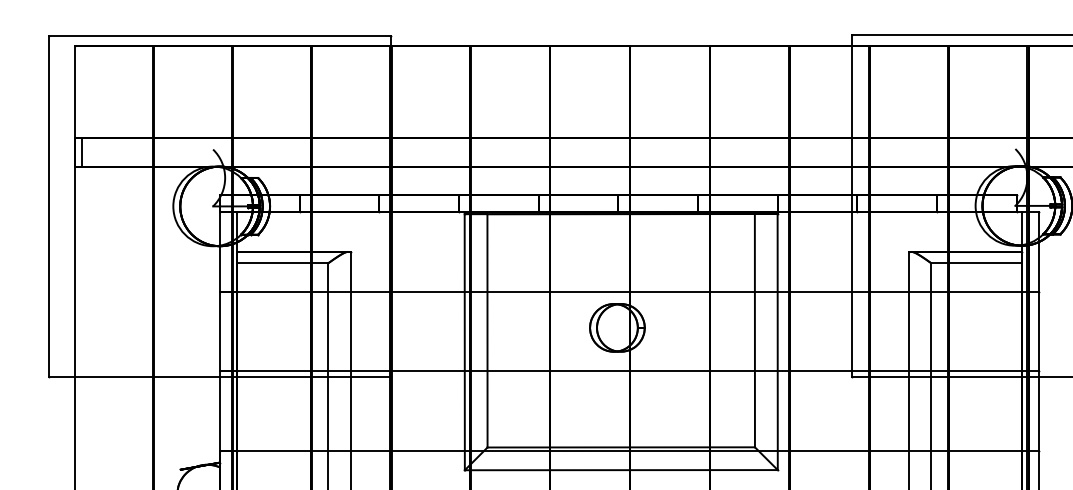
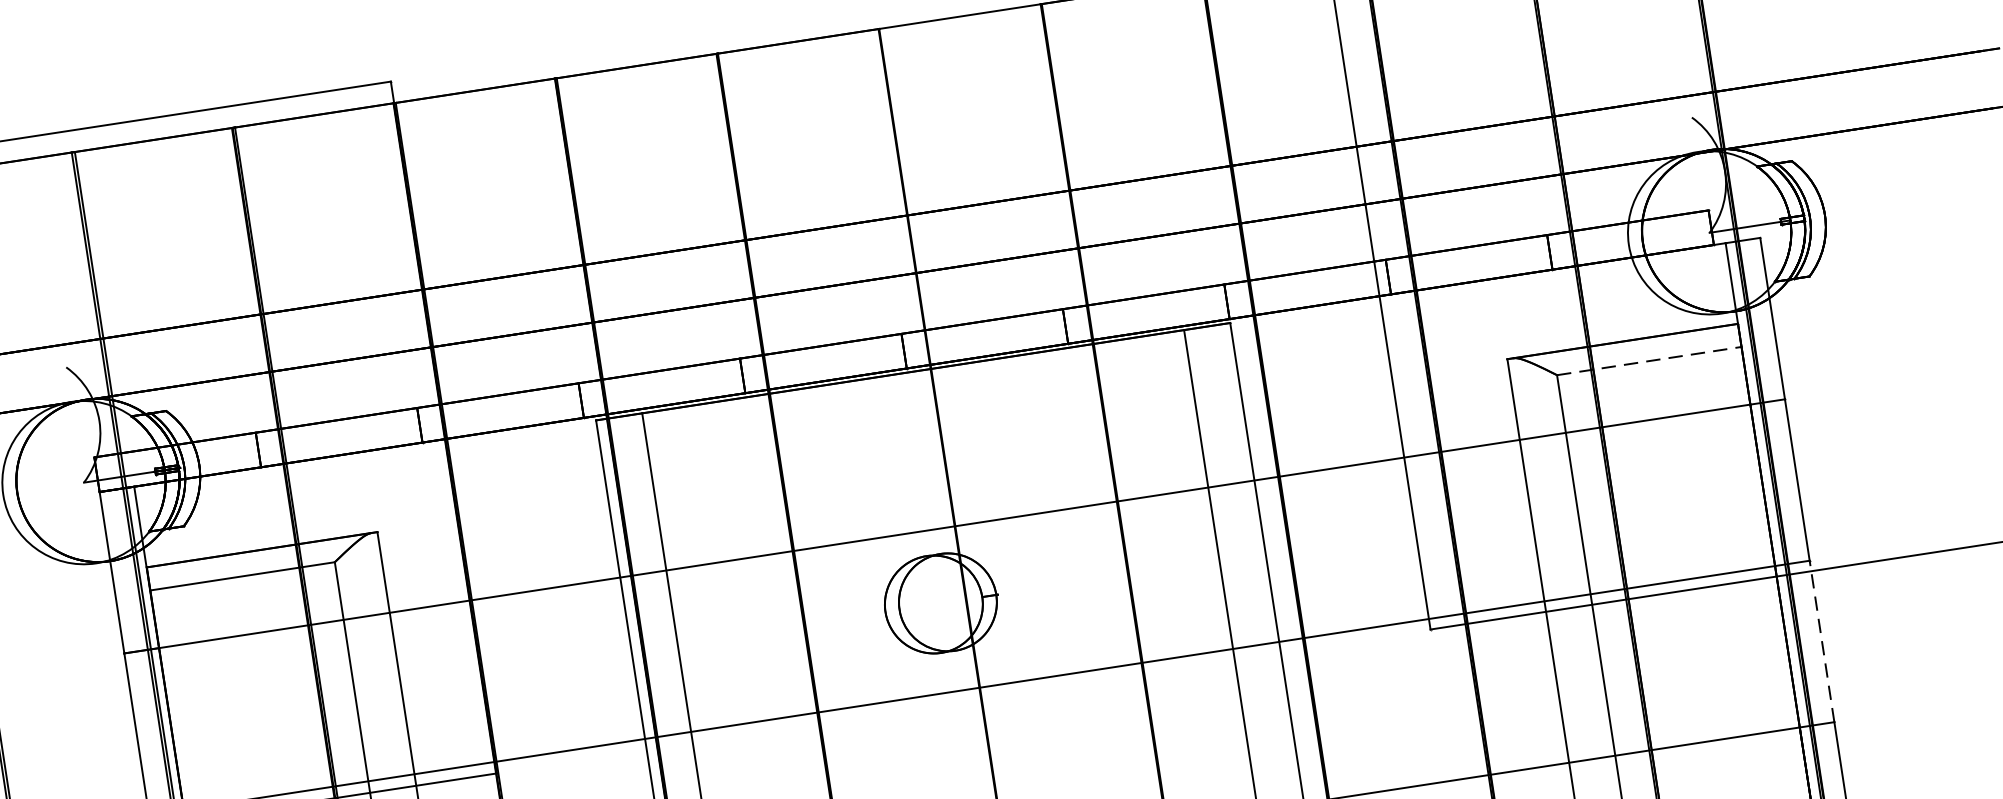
line: (976, 263) -> (1648, 361), solid -> dashed
line: (1039, 411) -> (1822, 641), solid -> dashed

